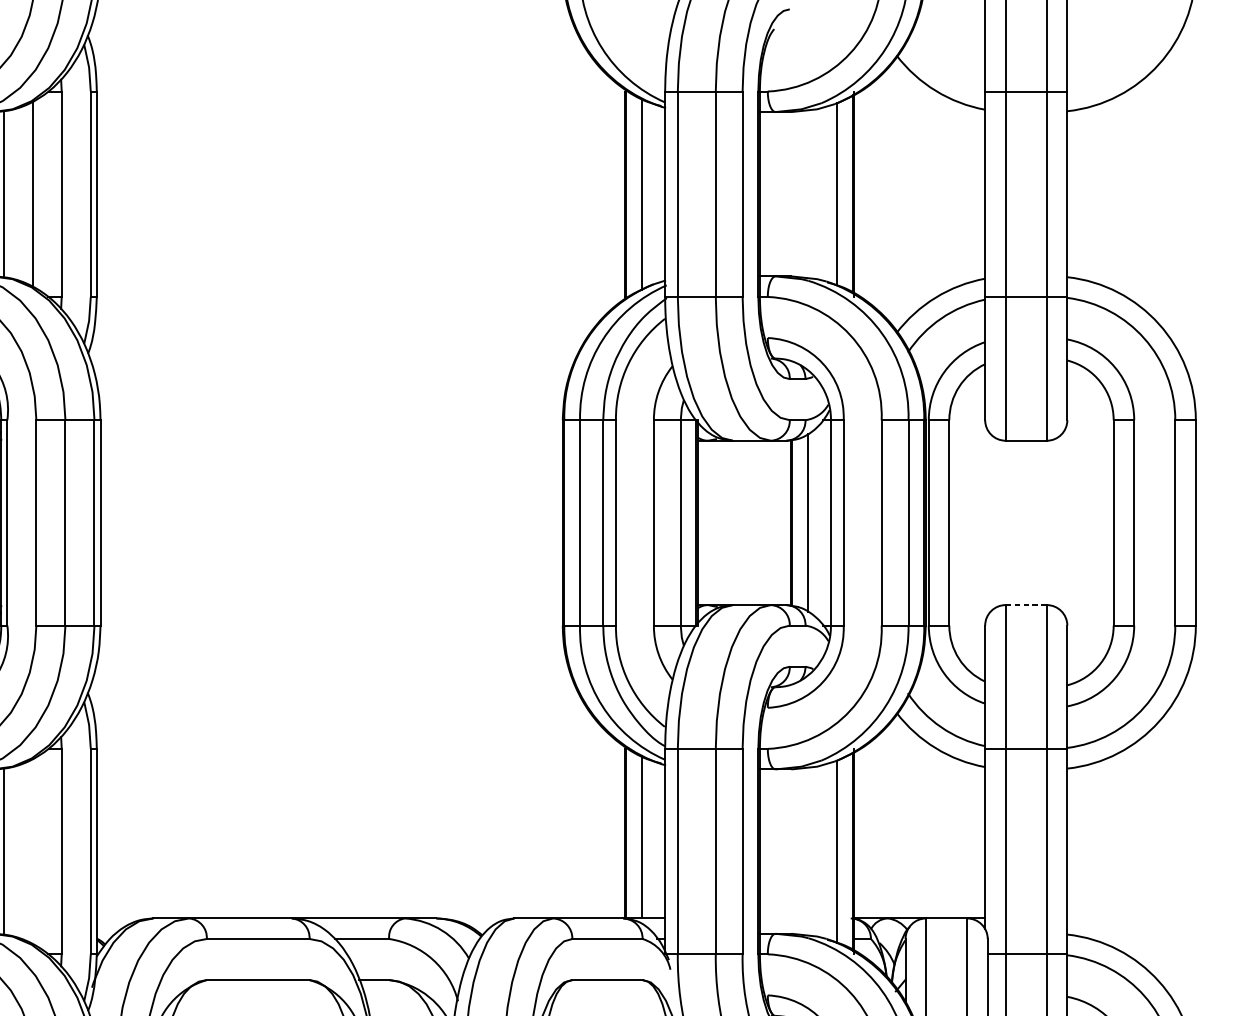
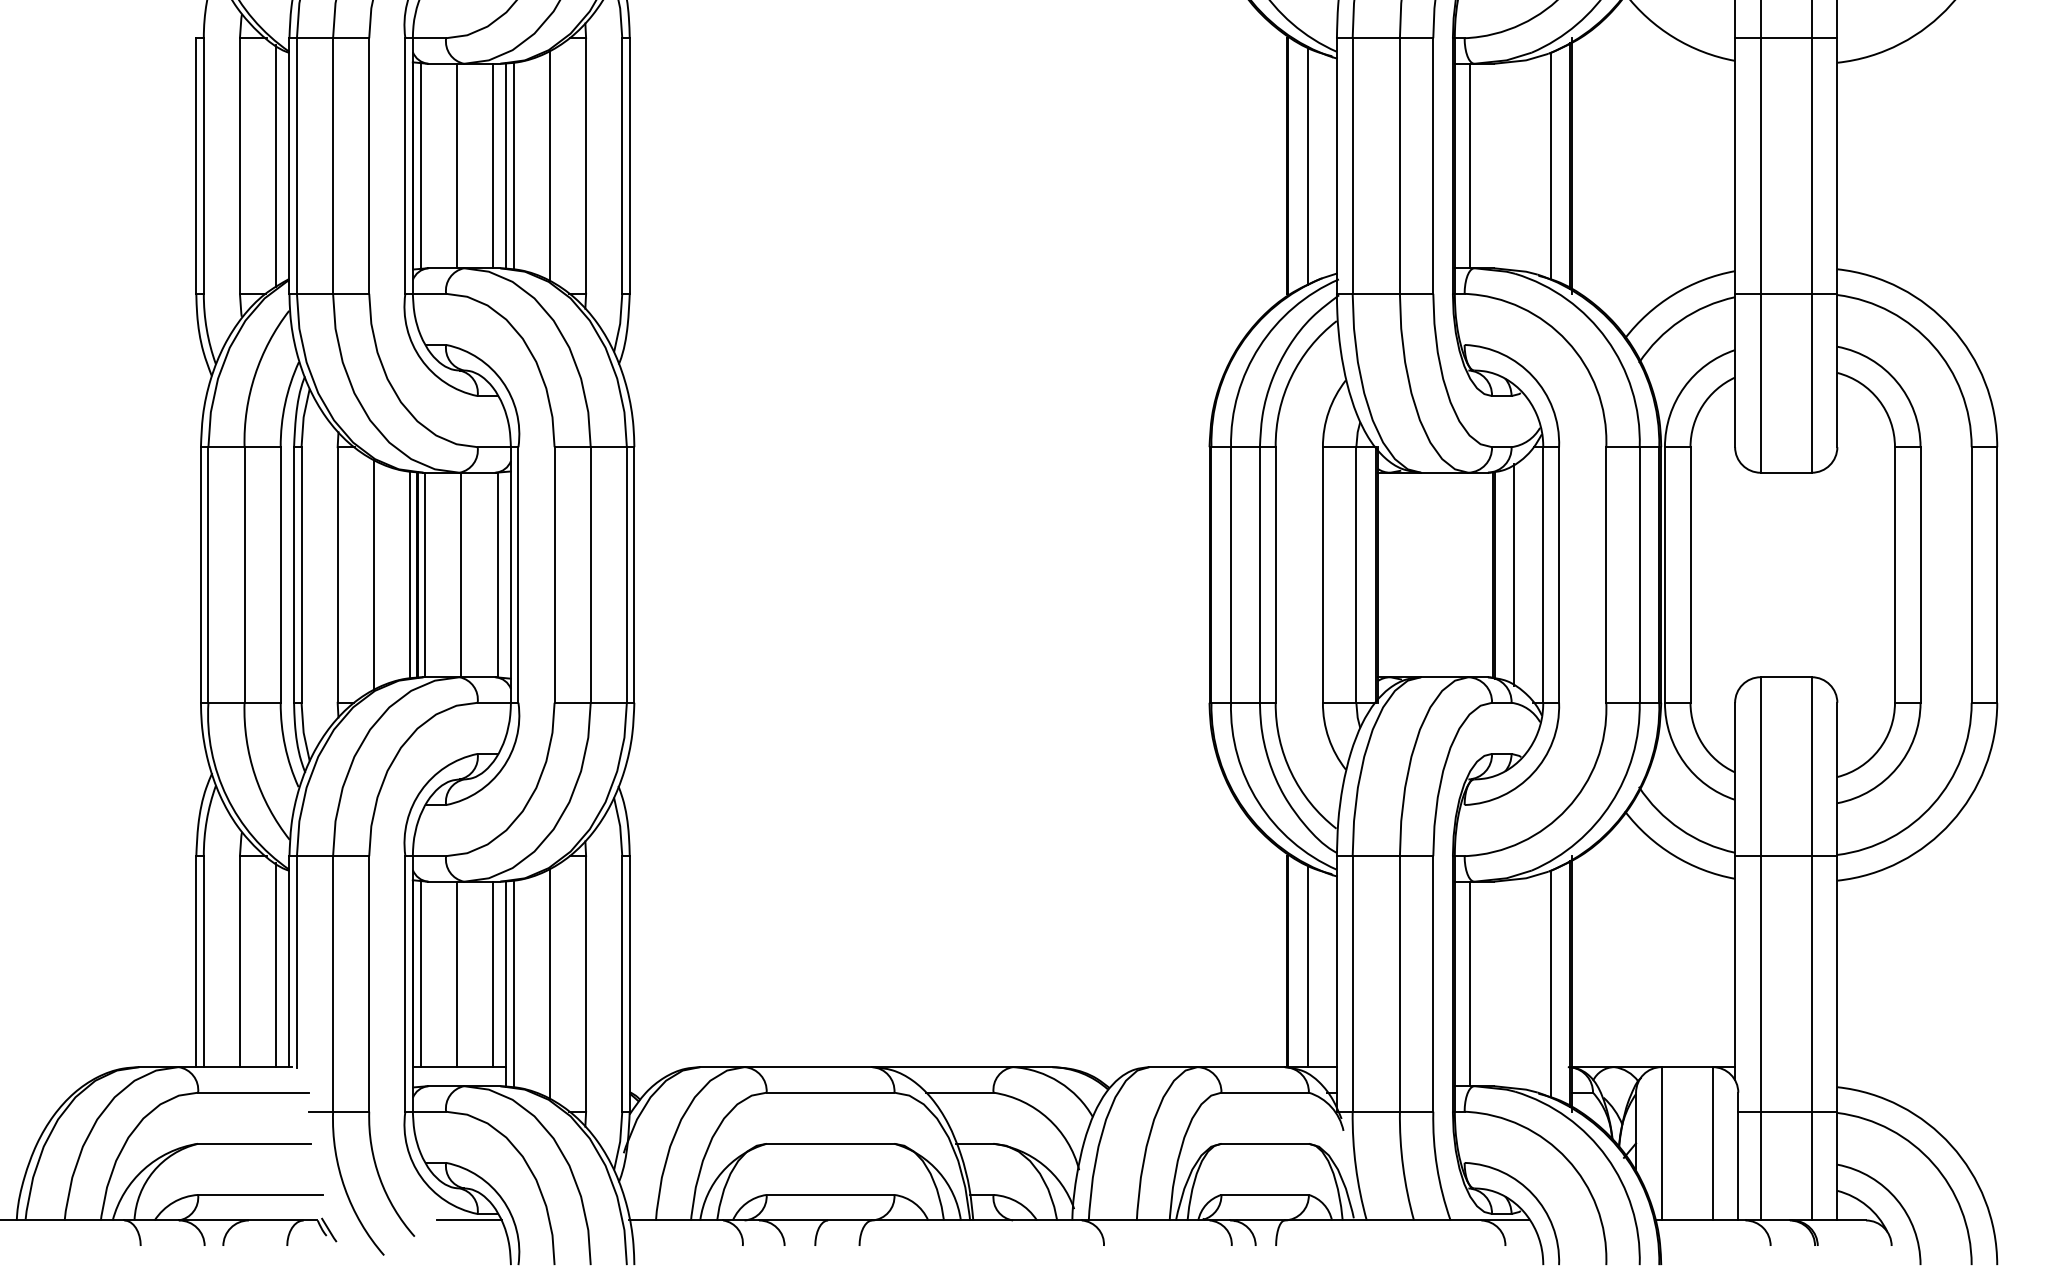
line: (772, 193) -> (1470, 165), added
line: (1026, 605) -> (1786, 677), dashed -> solid
line: (32, 851) -> (549, 983), added
line: (772, 851) -> (1470, 983), added

